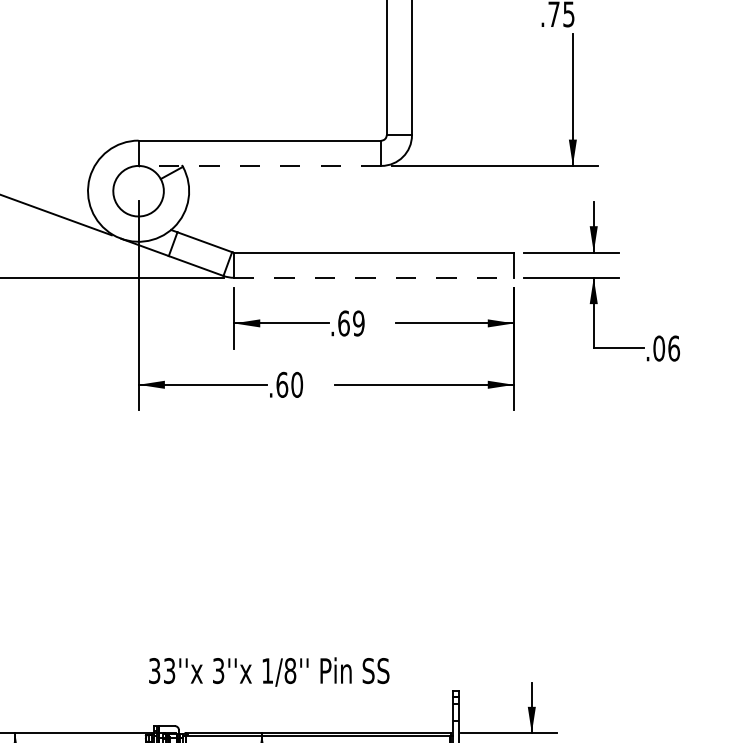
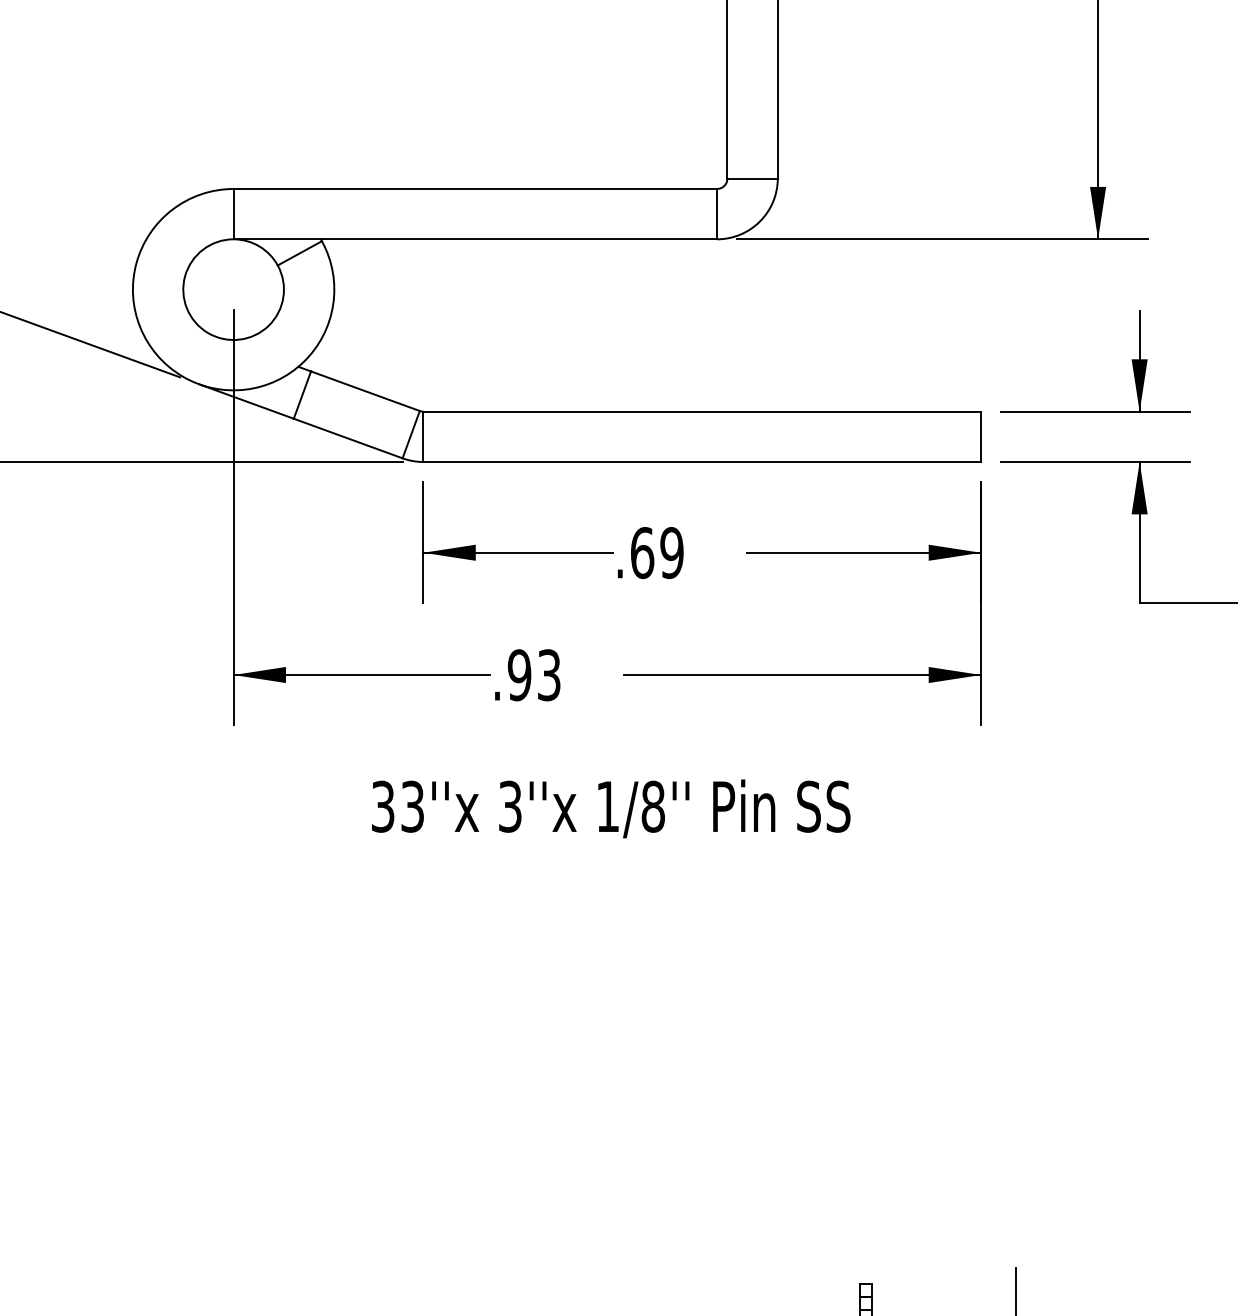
line: (259, 165) -> (474, 238), dashed -> solid
line: (374, 277) -> (703, 461), dashed -> solid
text: (289, 384) -> (534, 674), .60 -> .93
text: (269, 671) -> (611, 807), moved

